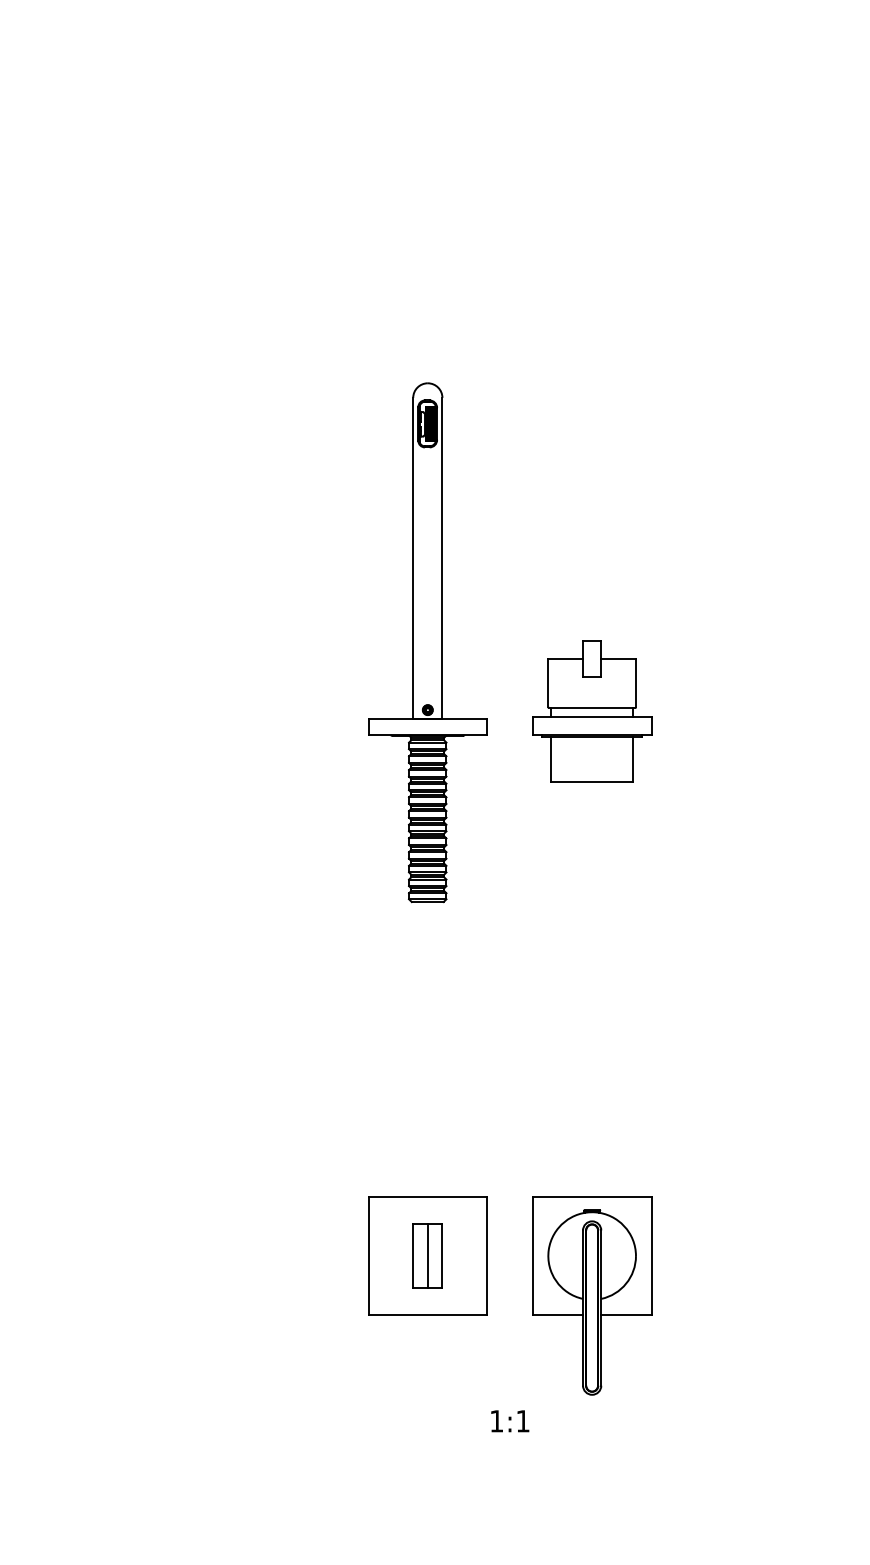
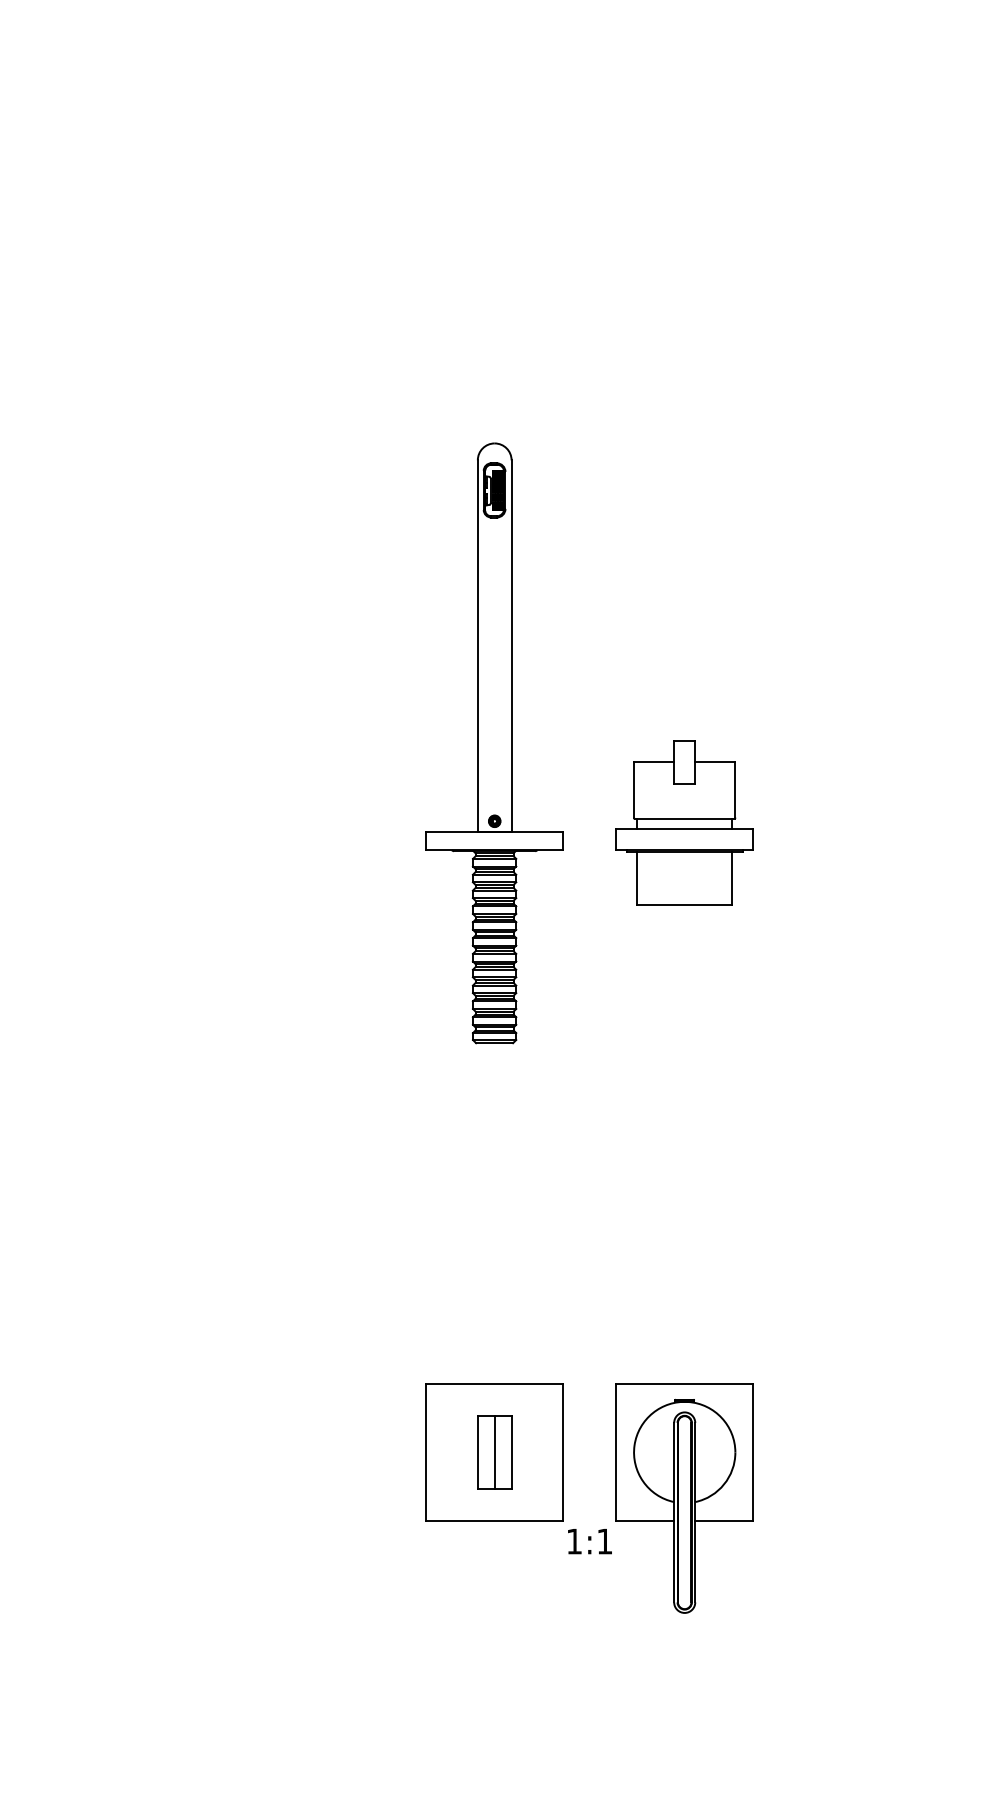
text: (509, 1421) -> (589, 1541), moved

